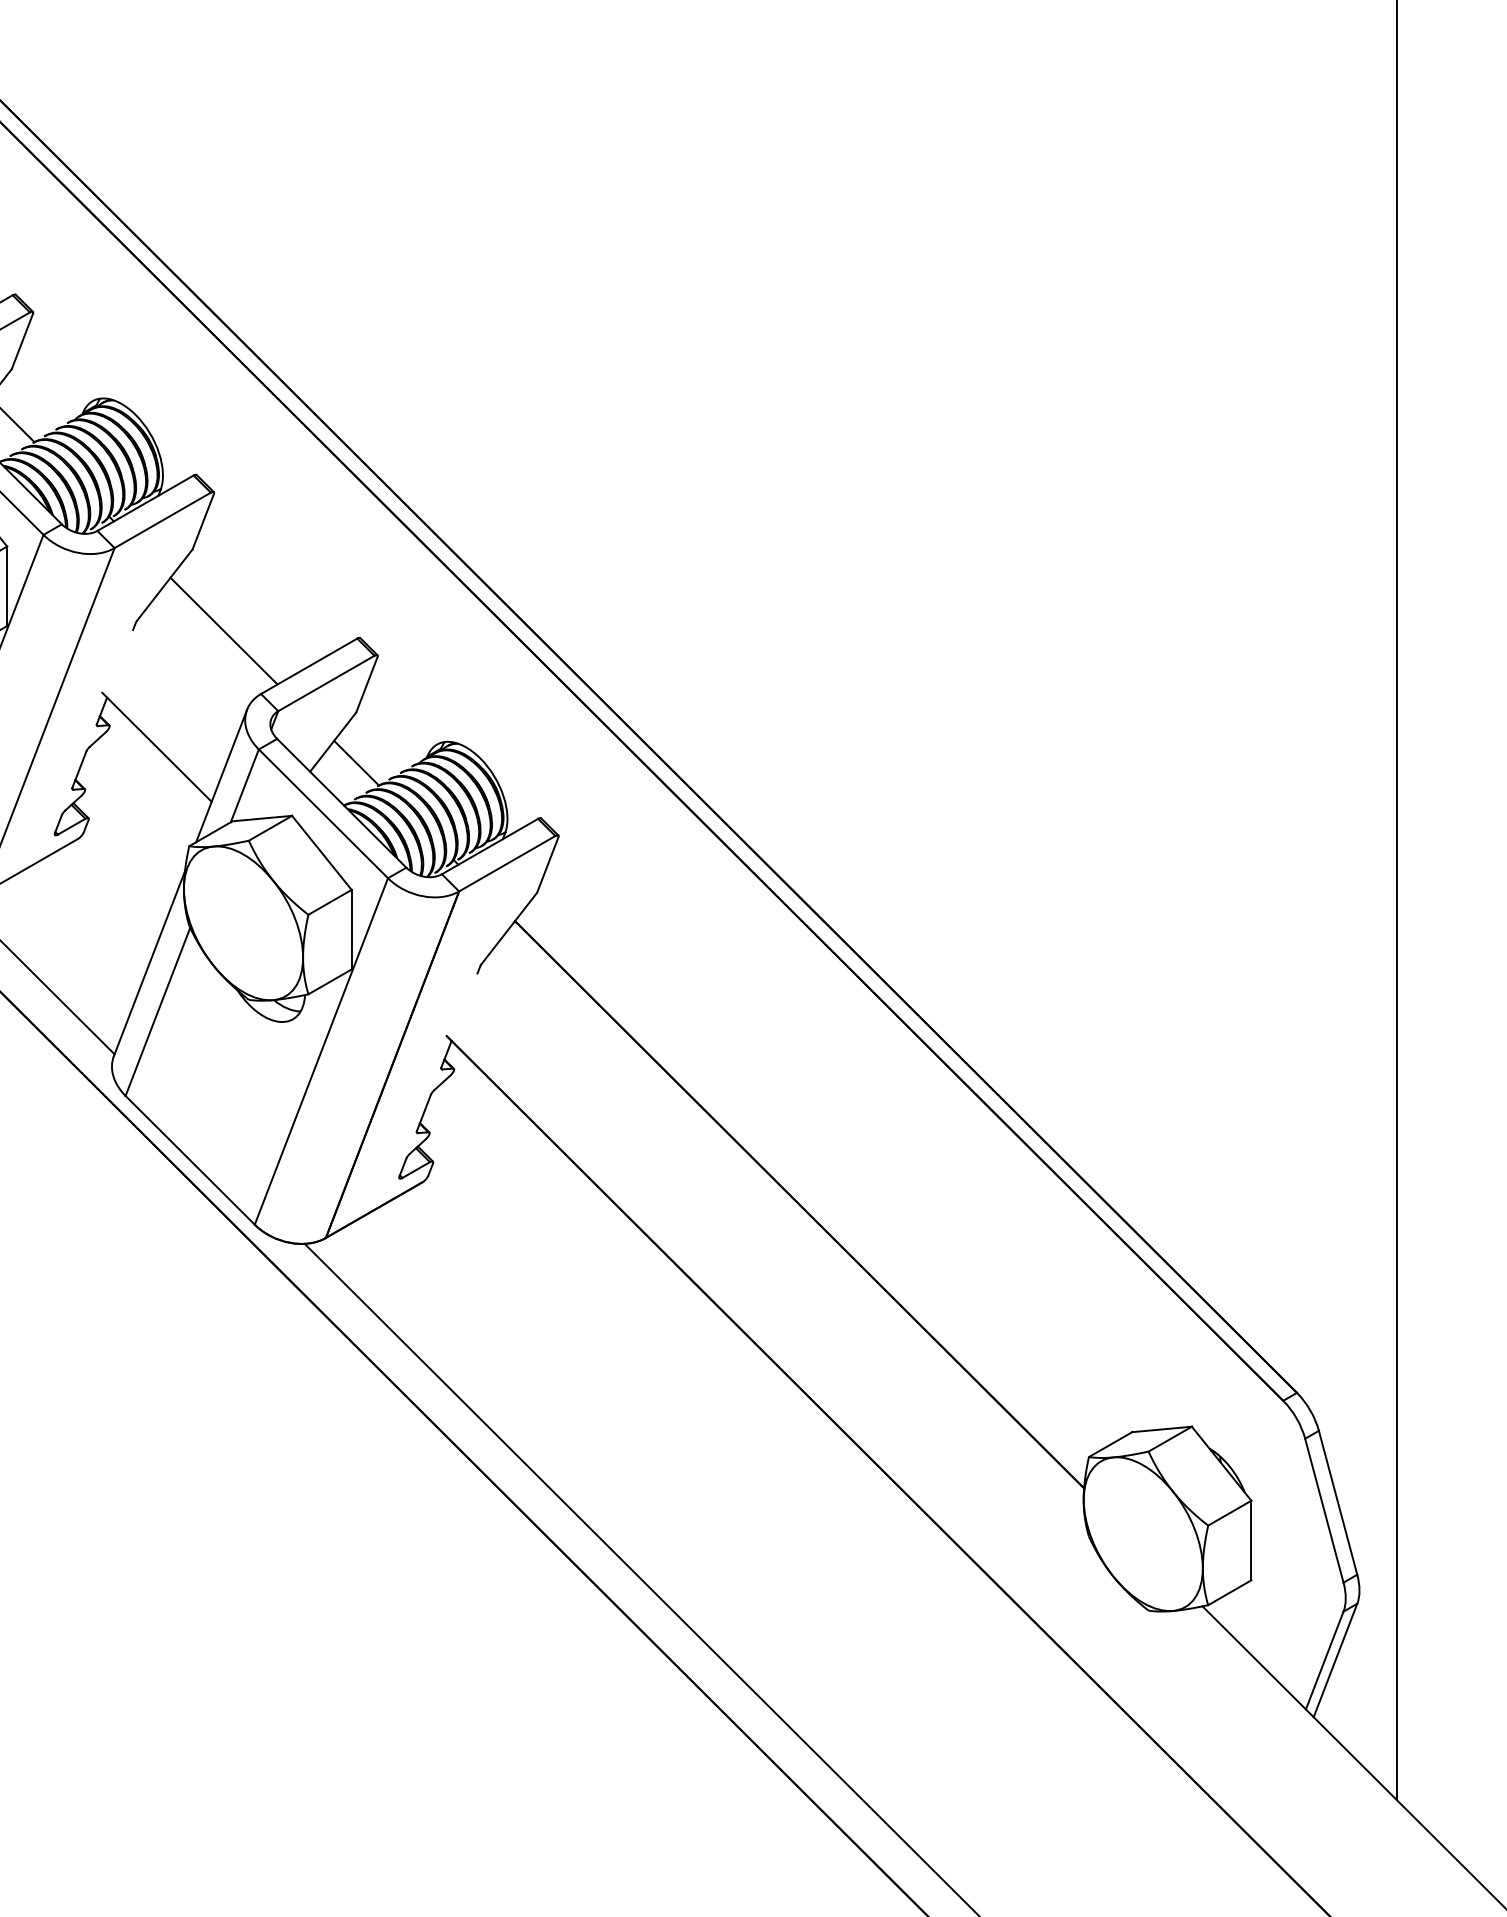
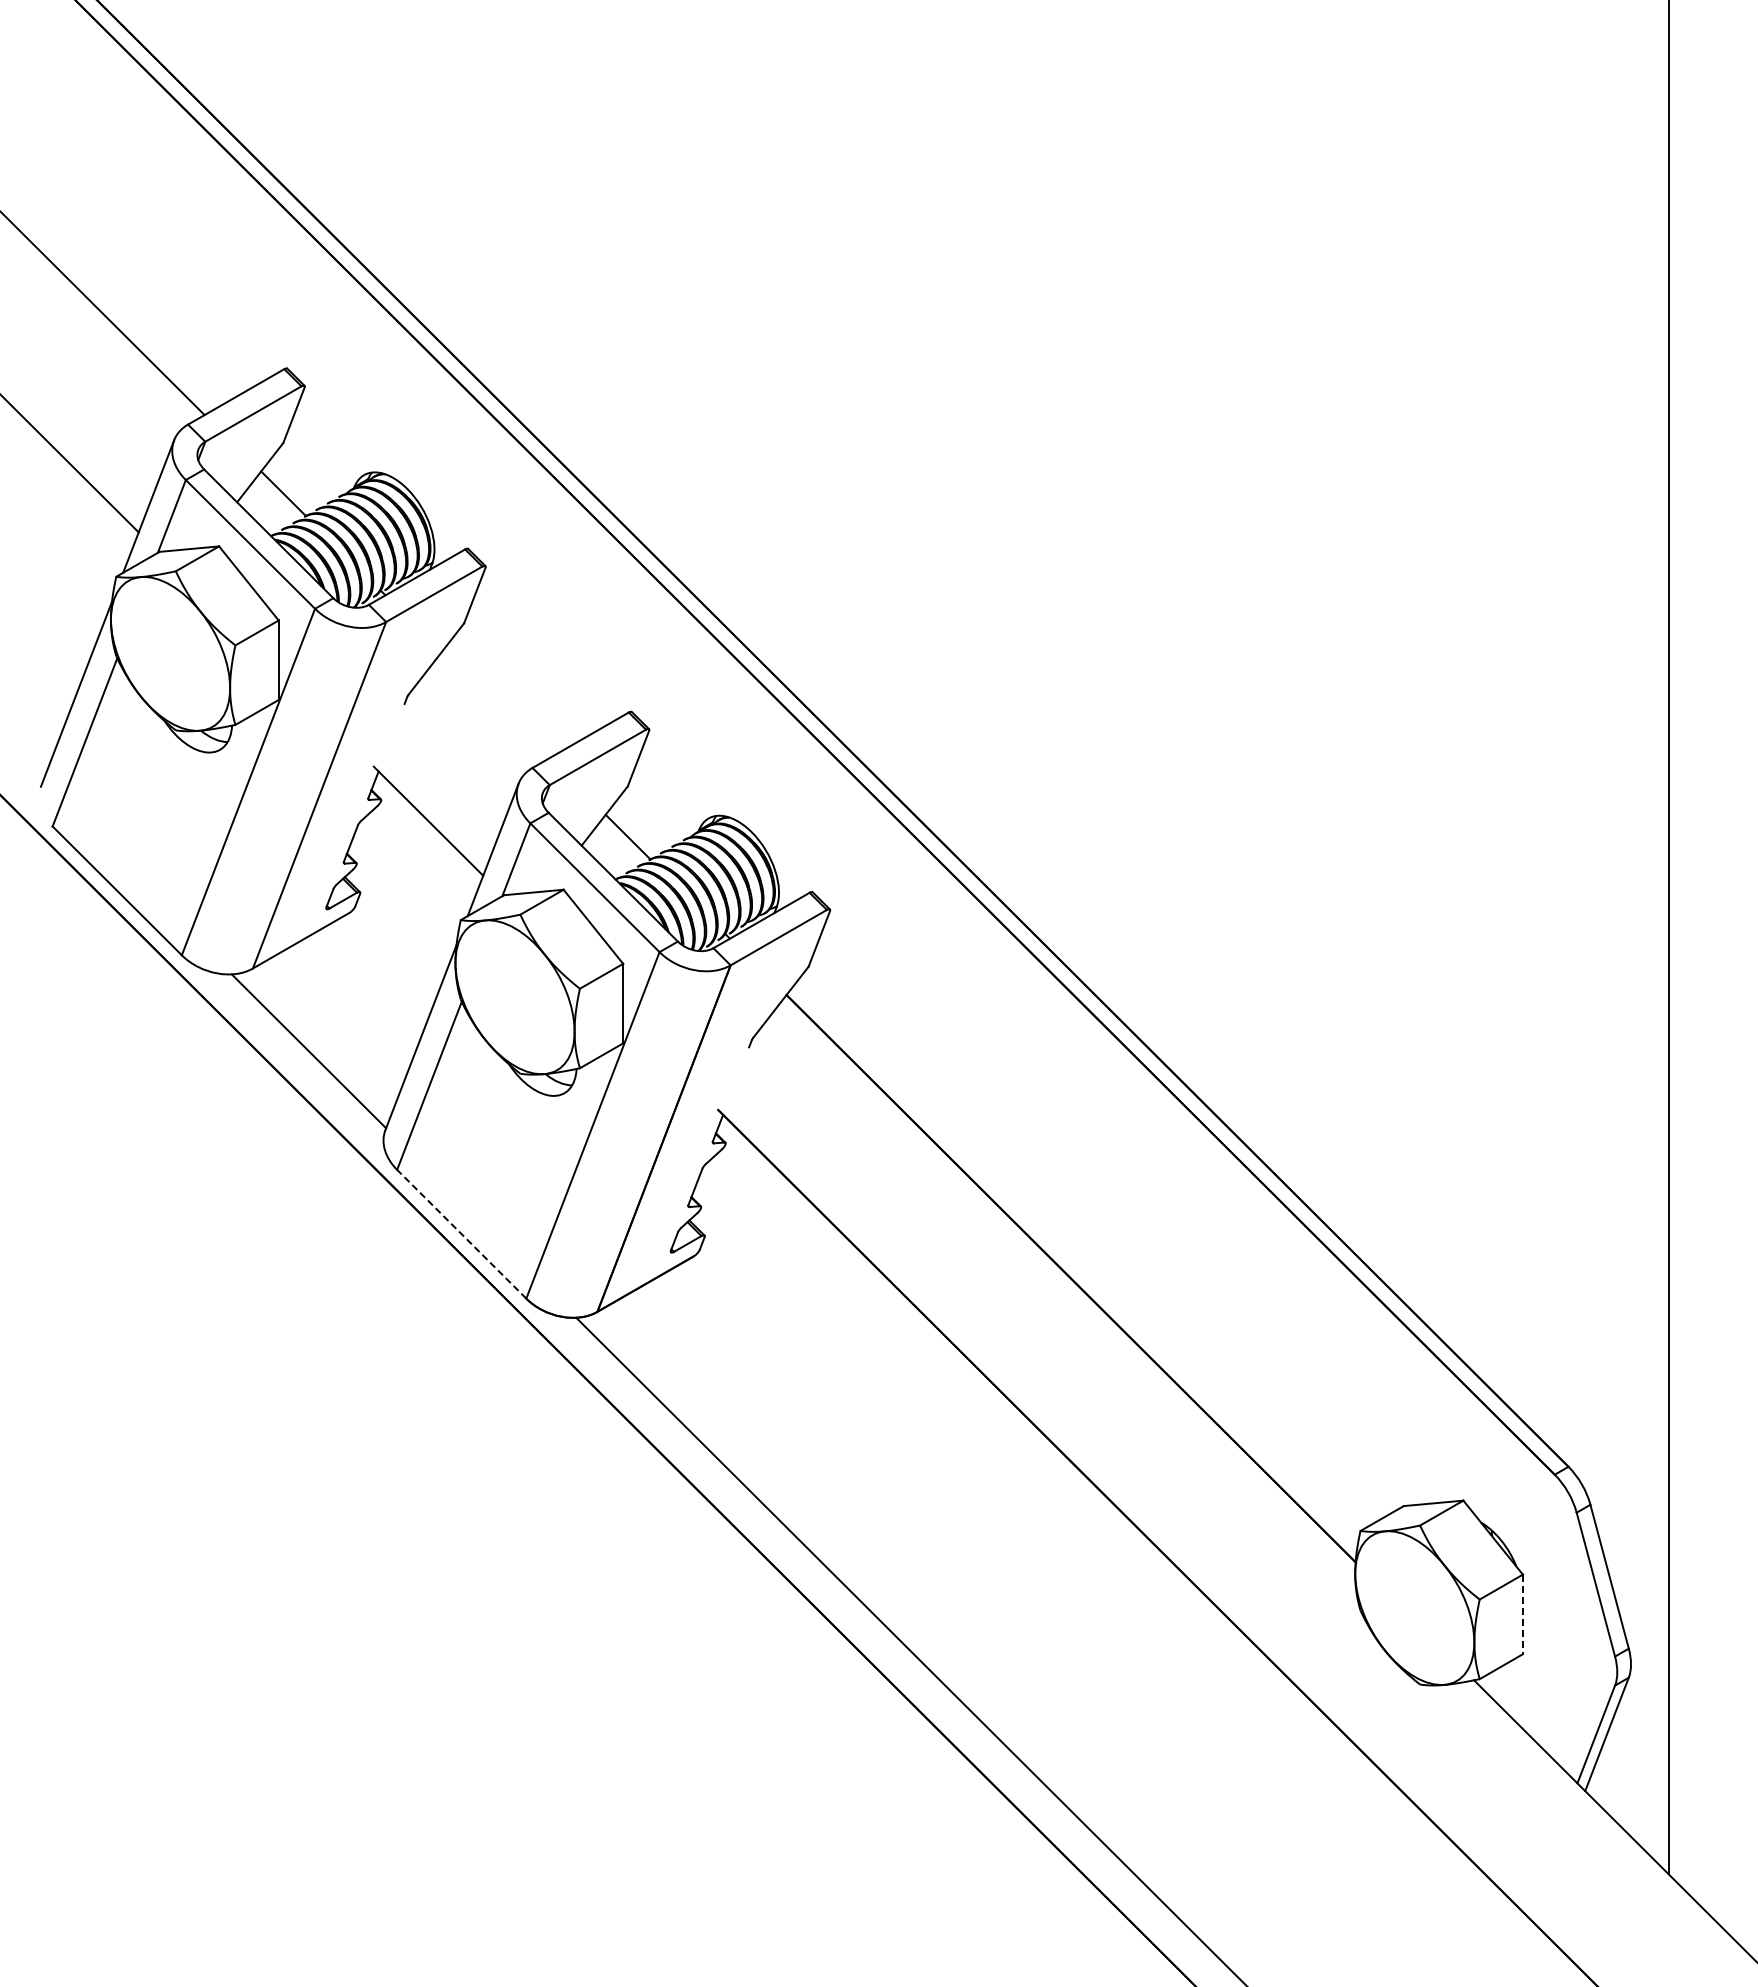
line: (223, 630) -> (495, 704), removed
line: (189, 1159) -> (461, 1233), solid -> dashed
line: (1250, 1540) -> (1522, 1614), solid -> dashed

